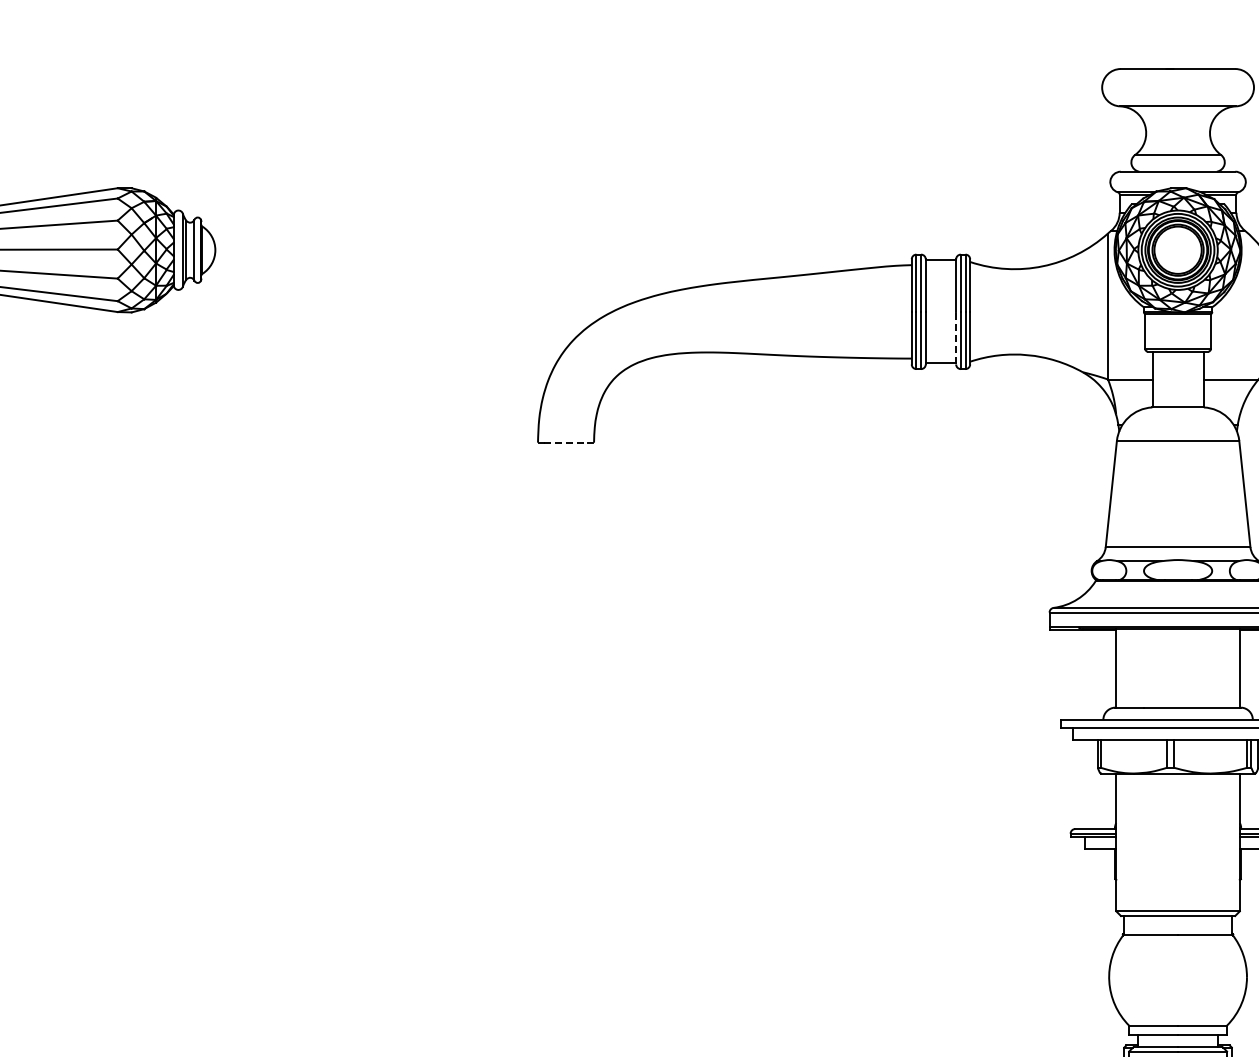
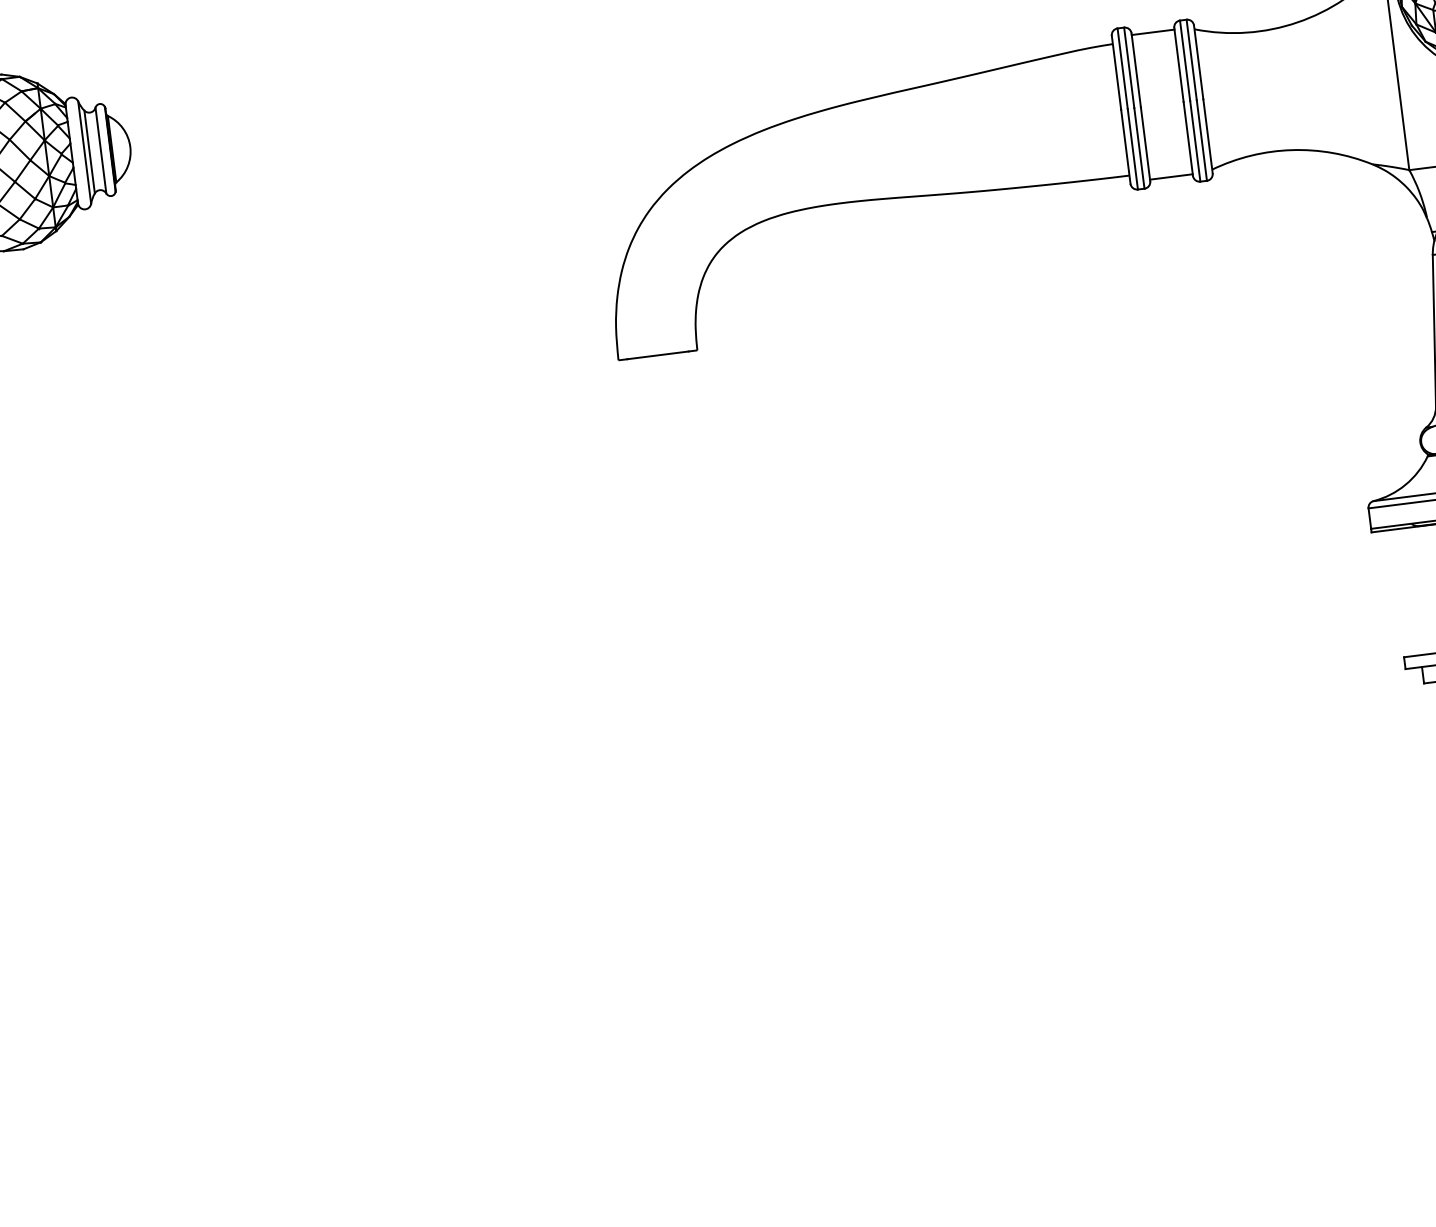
line: (956, 337) -> (1188, 137), dashed -> solid
line: (566, 442) -> (658, 355), dashed -> solid

